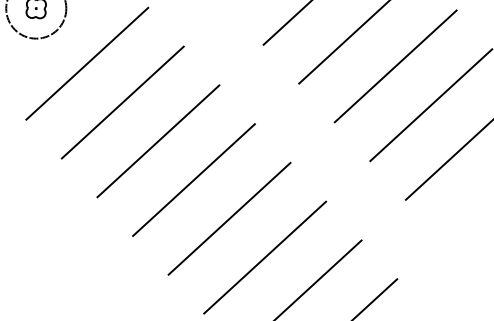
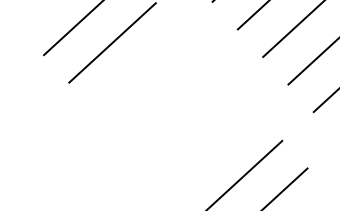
line: (158, 141) -> (137, 70), removed
line: (193, 179) -> (162, 97), removed
line: (229, 218) -> (188, 125), removed
line: (265, 257) -> (213, 153), removed

